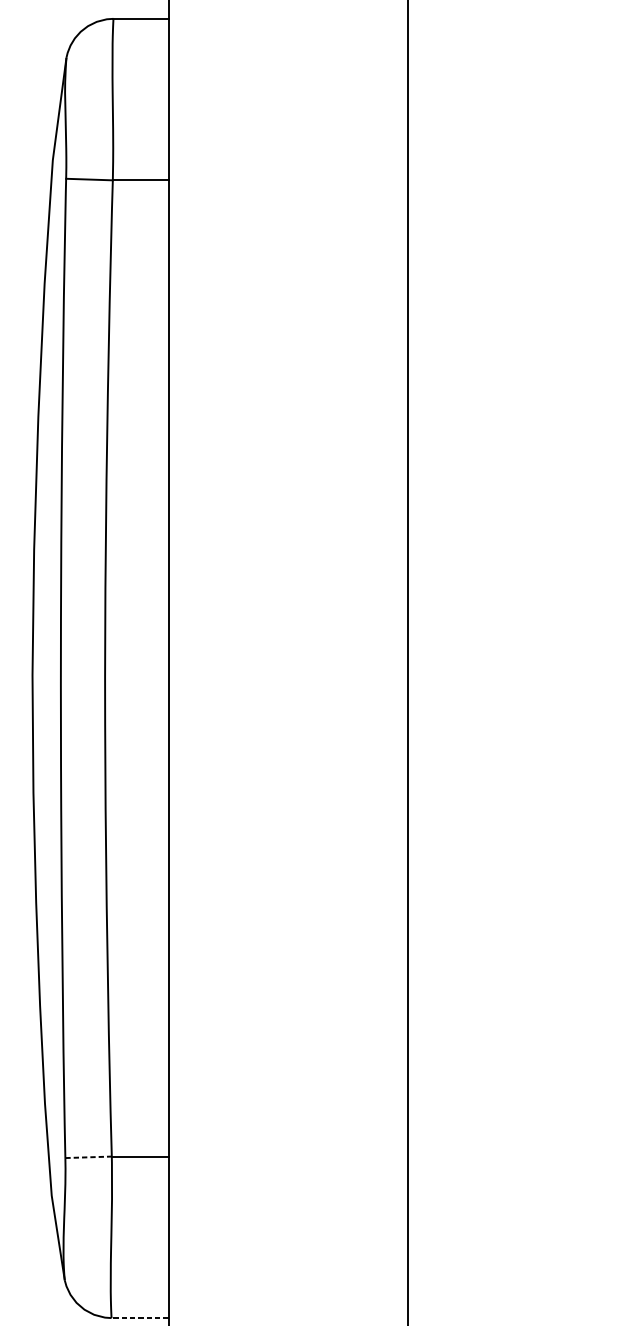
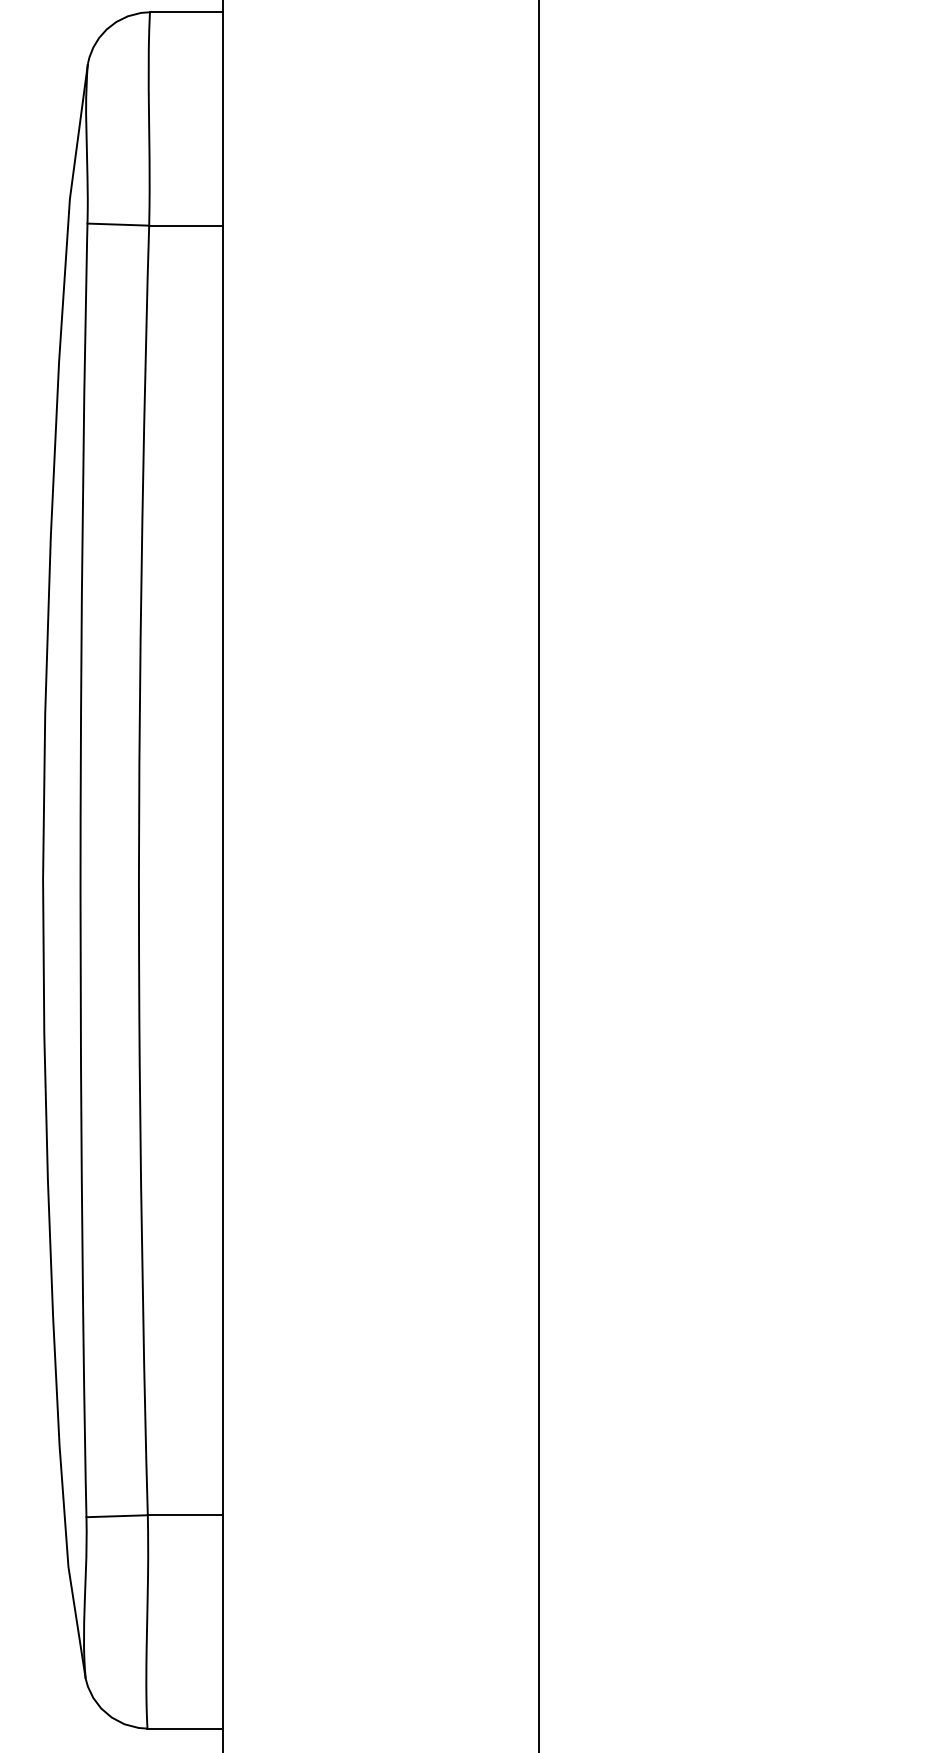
line: (88, 1157) -> (117, 1516), dashed -> solid
line: (140, 1318) -> (185, 1728), dashed -> solid

